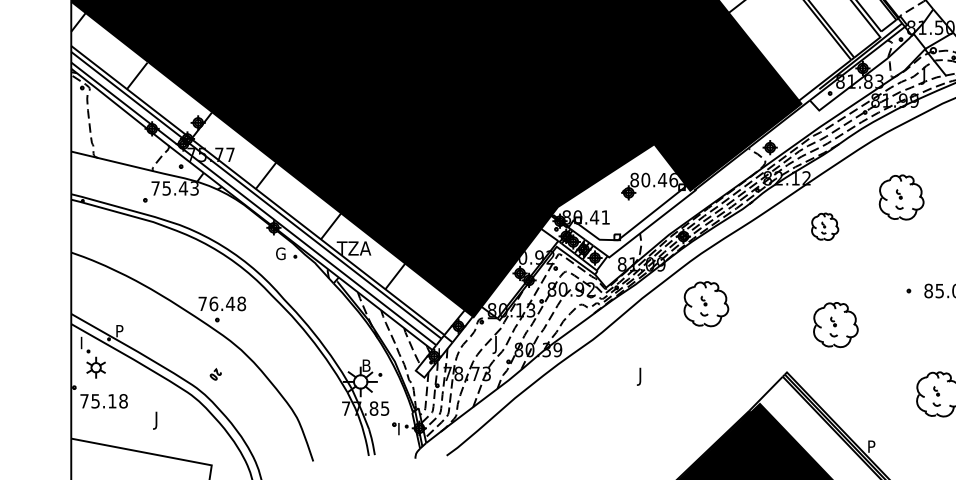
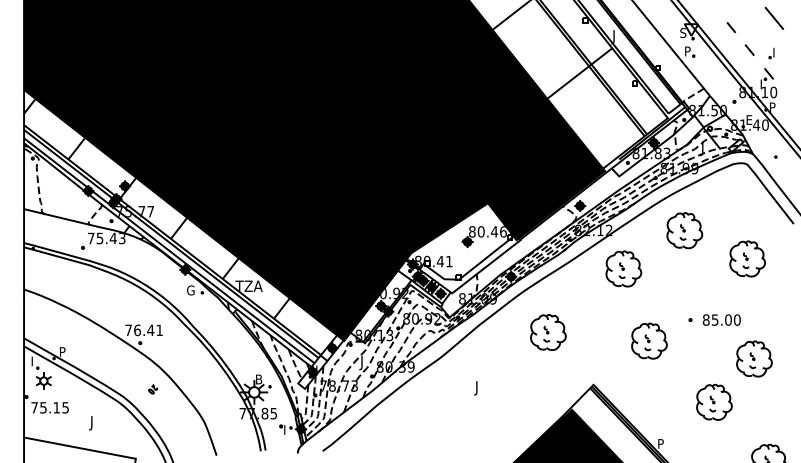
part: (901, 197) -> (684, 230), moved
part: (824, 226) -> (623, 268), size x1.67
text: (241, 304) -> (159, 330), 76.48 -> 76.41
part: (706, 304) -> (548, 332), moved
part: (835, 324) -> (649, 340), moved
part: (215, 374) -> (152, 389), moved
text: (123, 400) -> (65, 407), 75.18 -> 75.15

